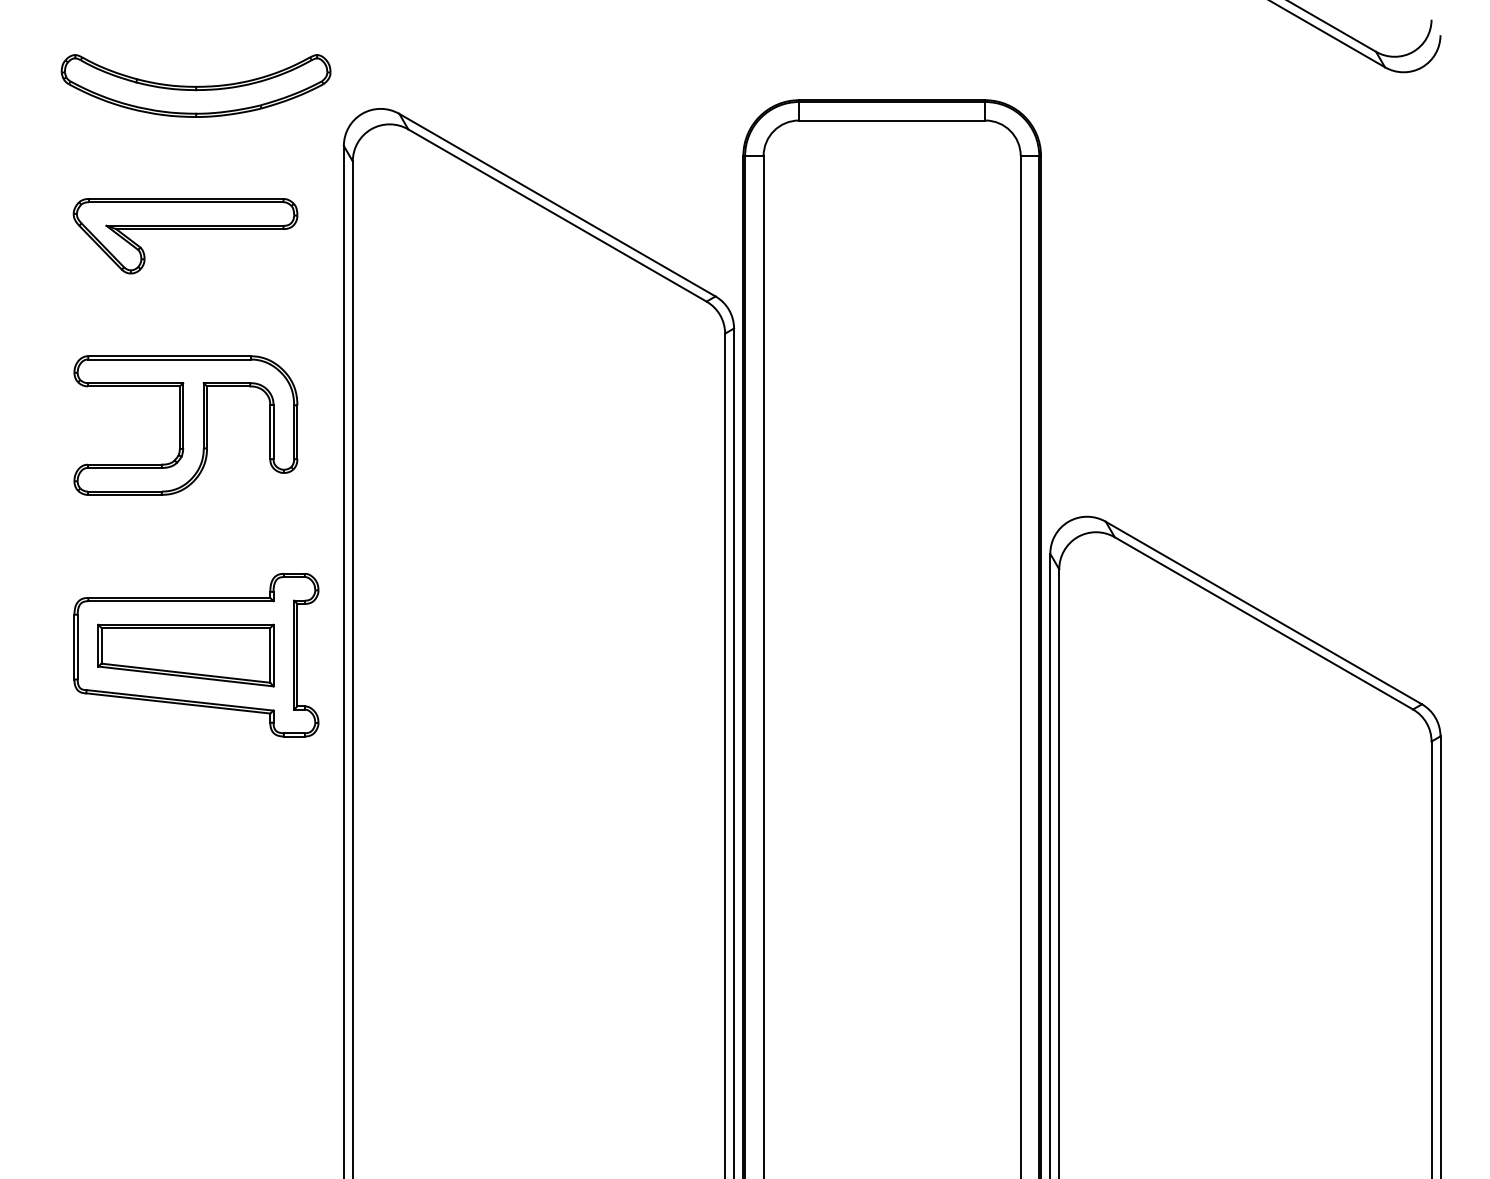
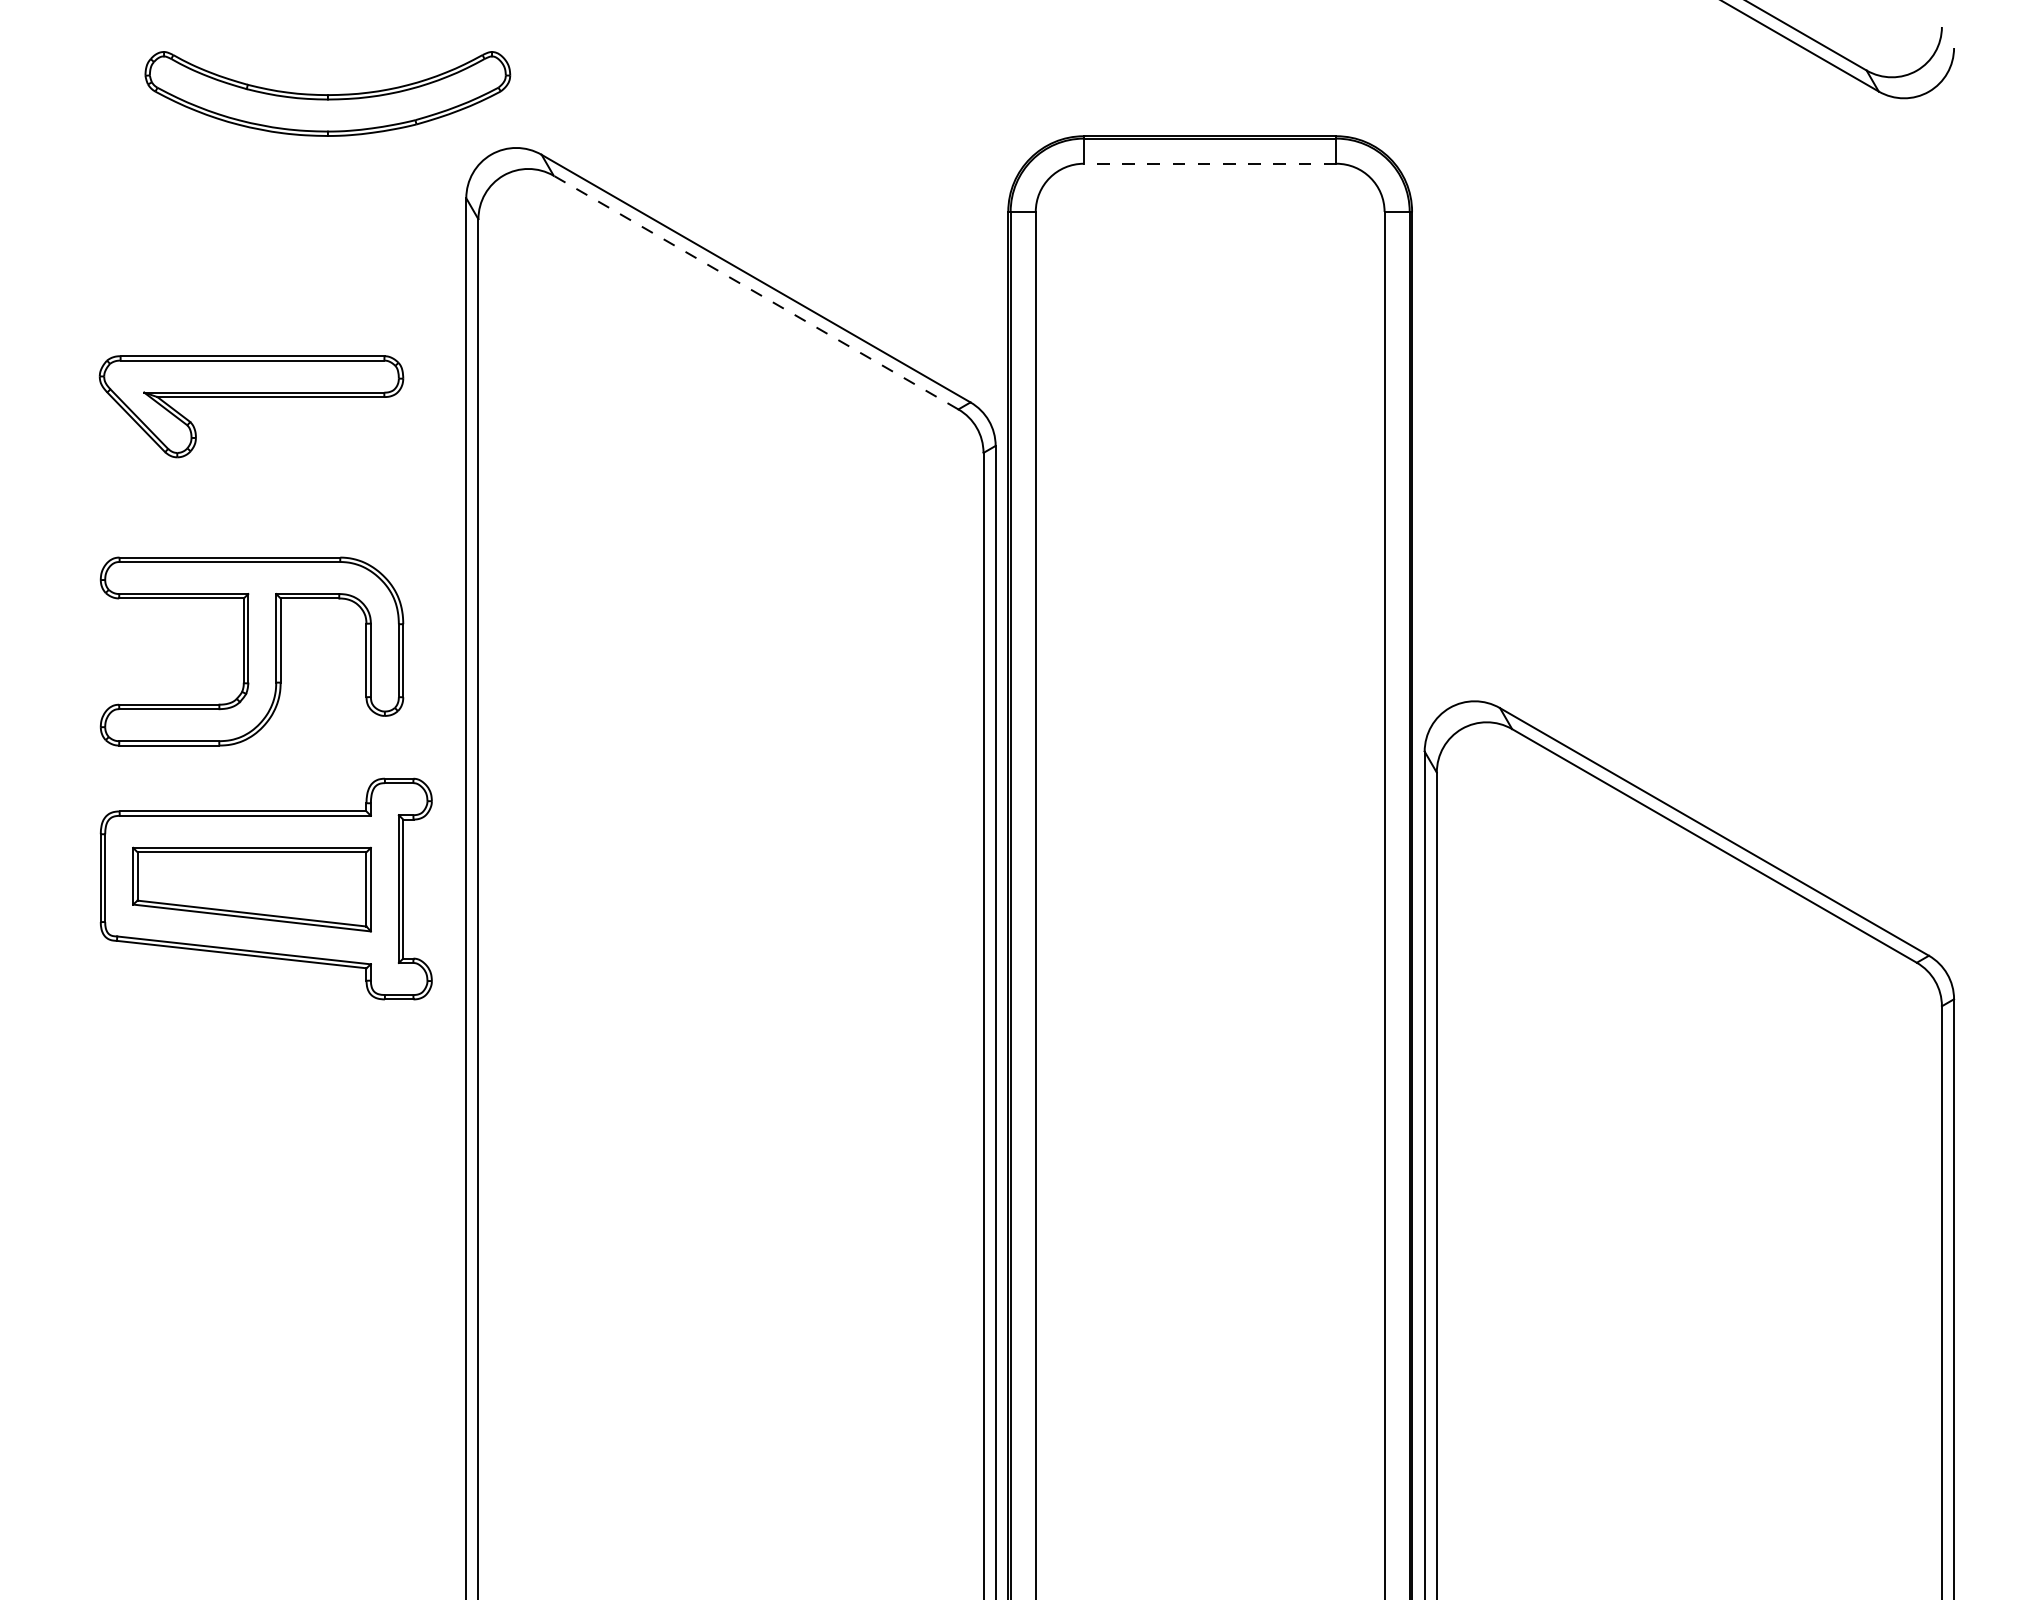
part: (195, 85) -> (327, 93), moved
line: (891, 120) -> (1209, 163), solid -> dashed
line: (557, 215) -> (756, 292), solid -> dashed
part: (185, 229) -> (251, 397), moved
part: (185, 425) -> (251, 651), moved

